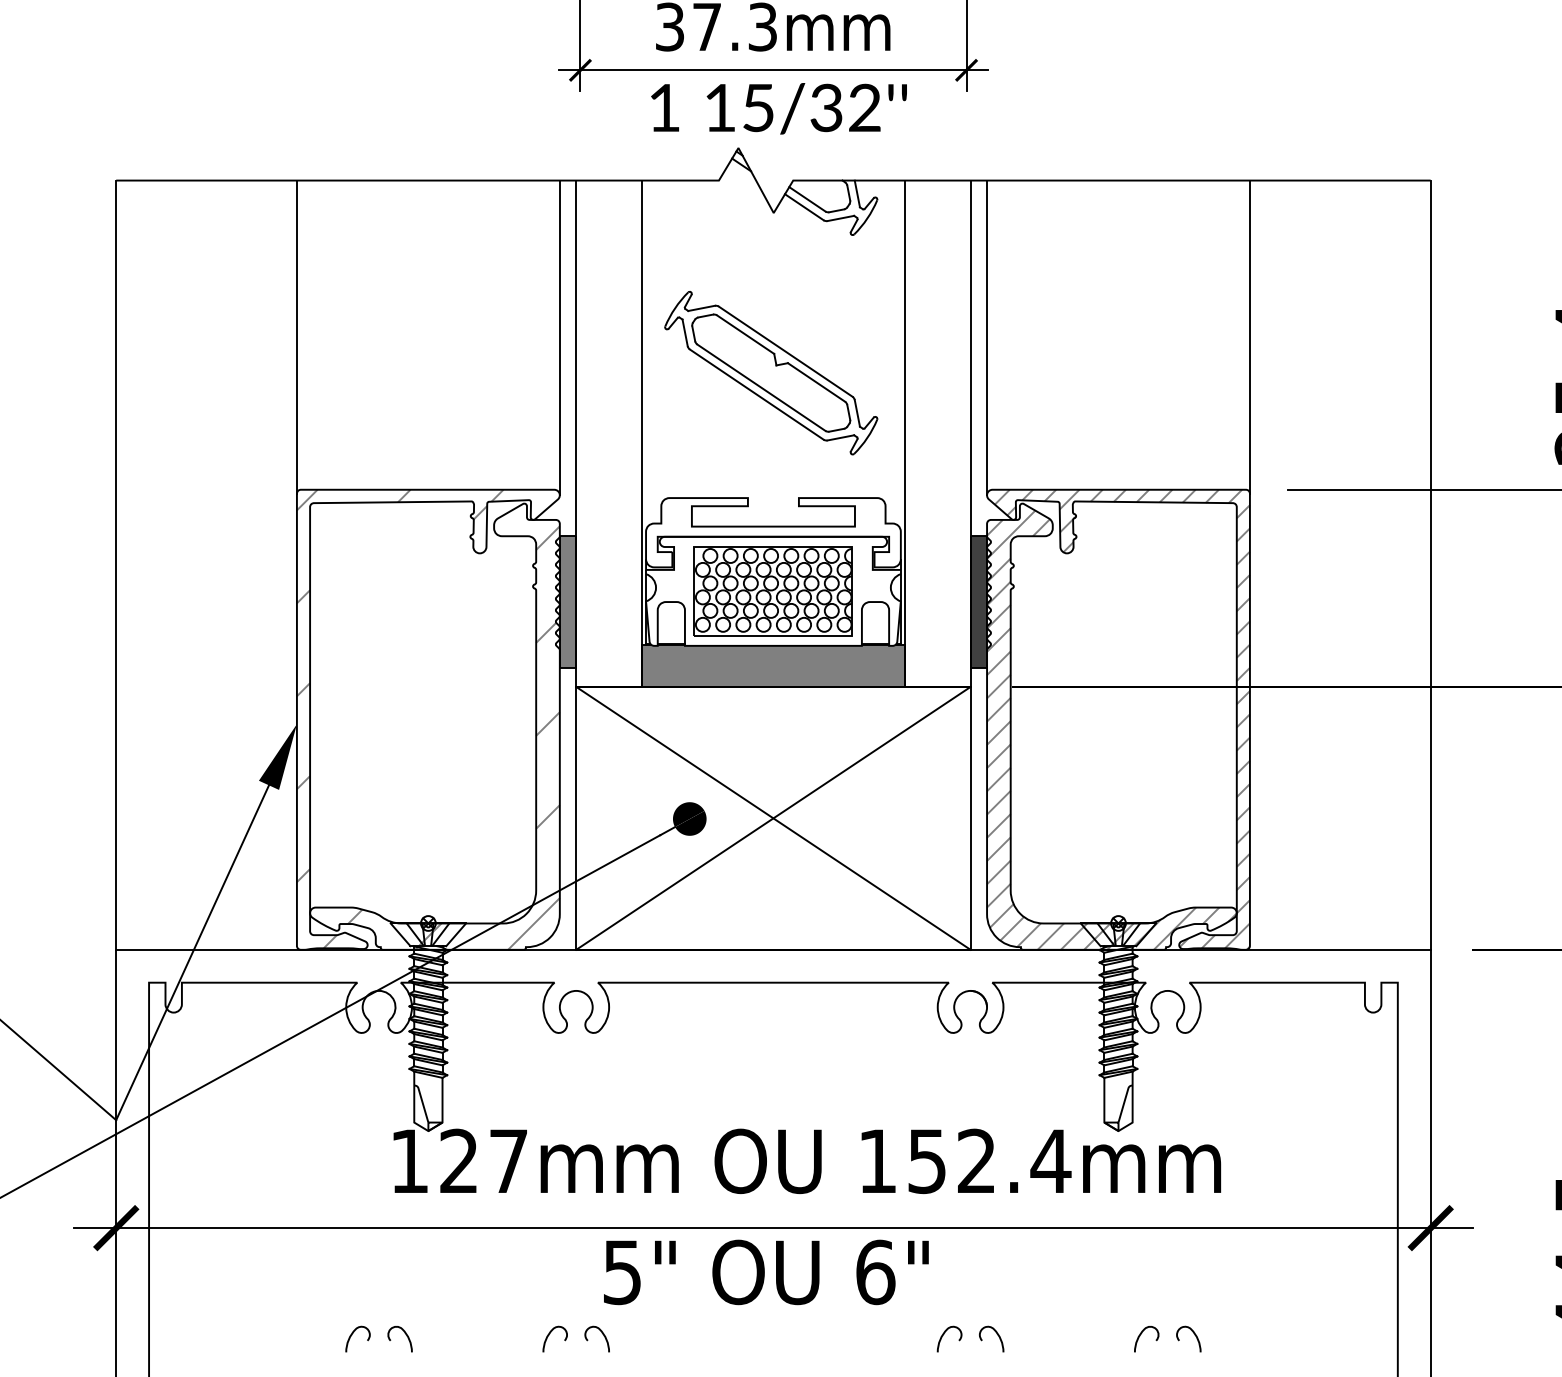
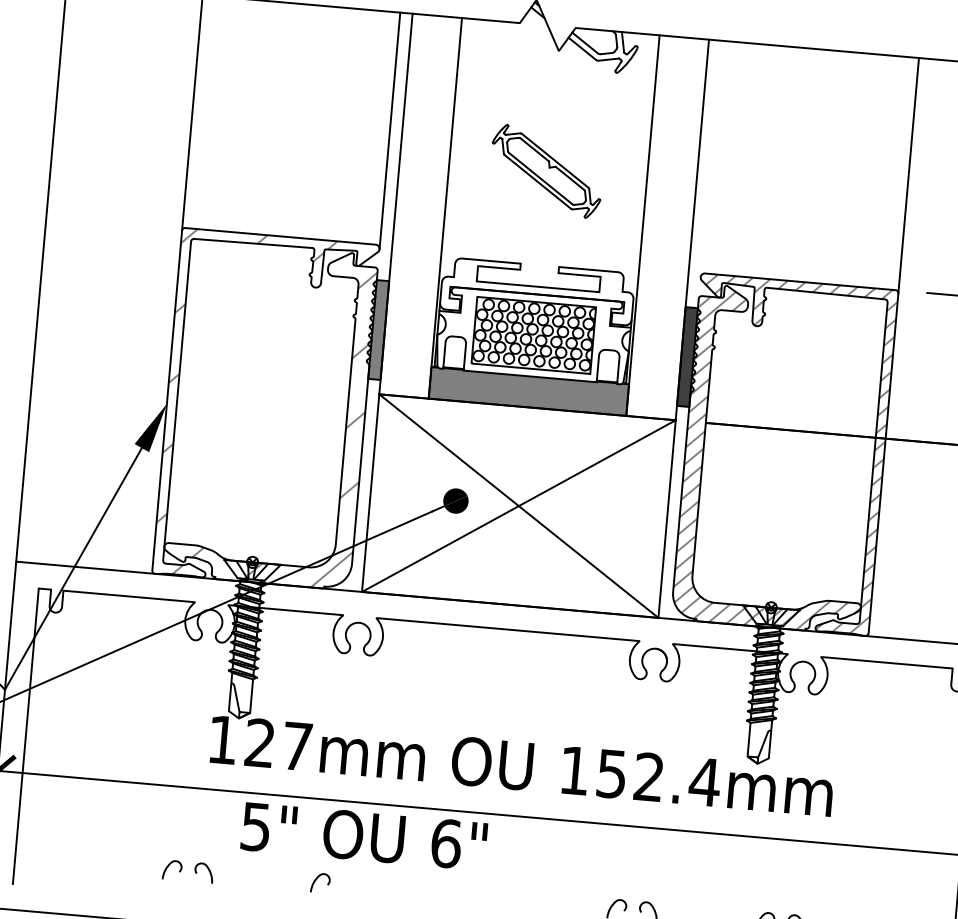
line: (987, 337) -> (711, 158), removed
part: (771, 373) -> (546, 171), size x0.7
text: (766, 1272) -> (364, 836), moved
curve: (601, 1333) -> (355, 881), removed

